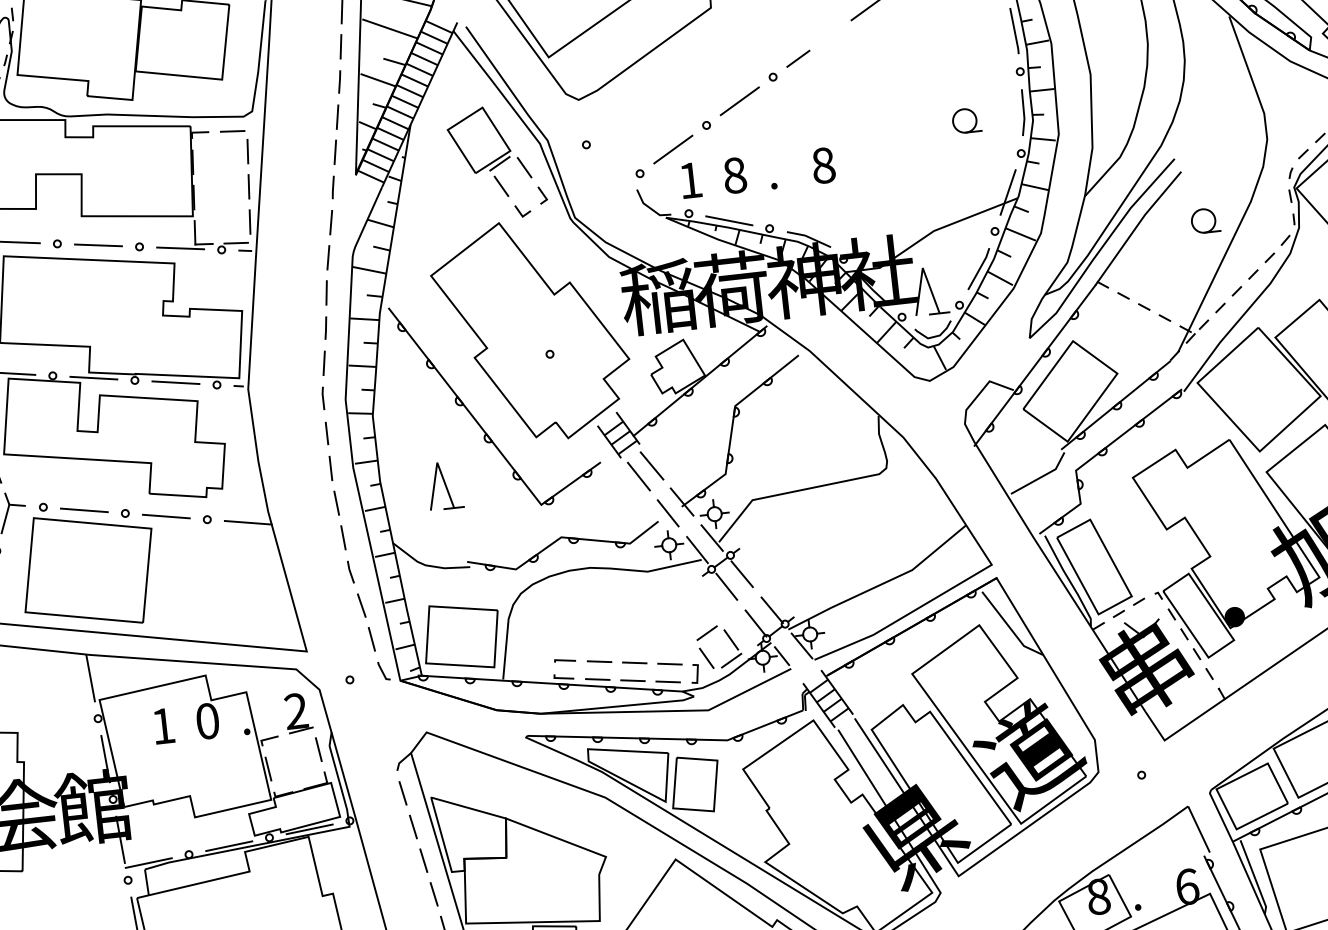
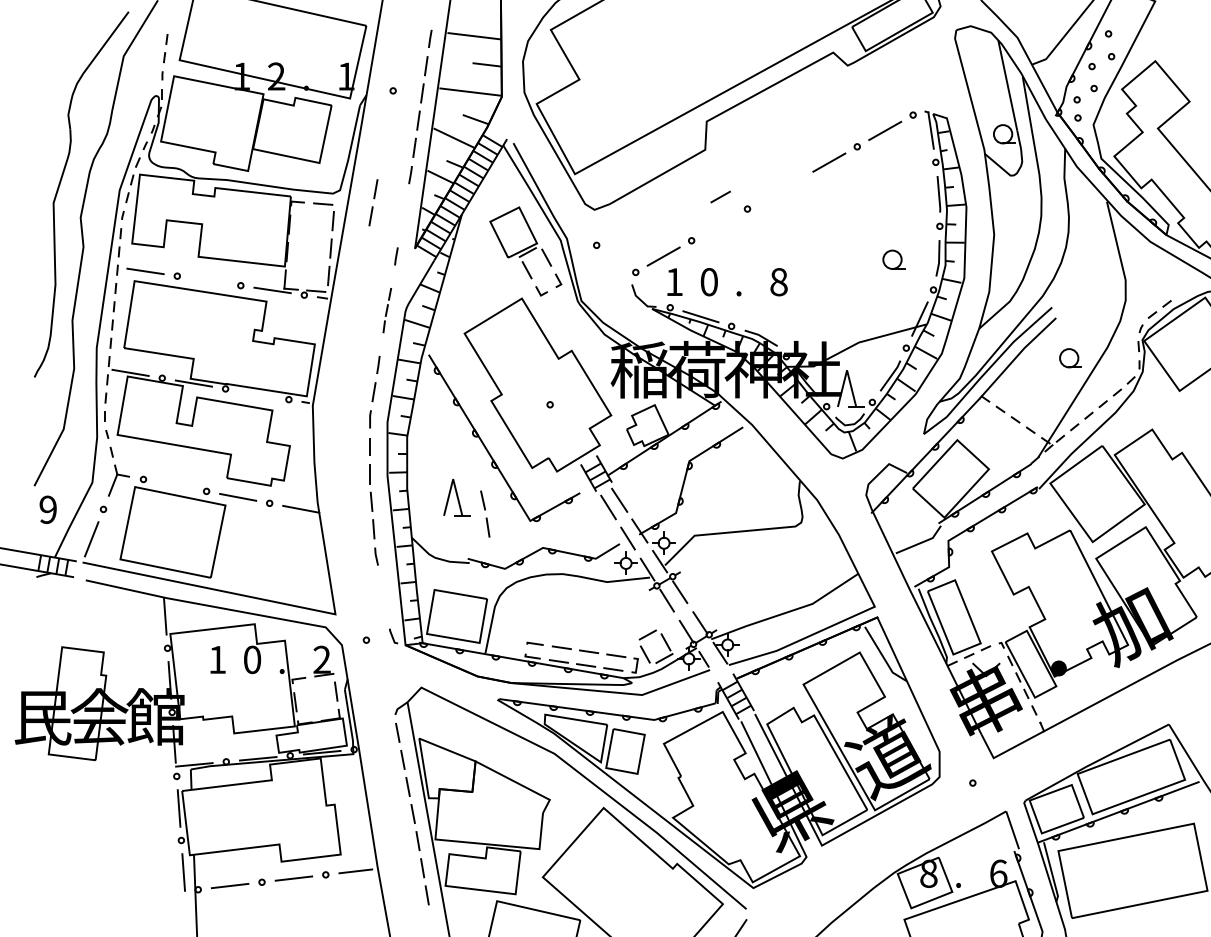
line: (798, 58) -> (720, 196), moved
line: (739, 100) -> (719, 224), removed
line: (337, 130) -> (374, 199), moved
text: (733, 176) -> (708, 282), 8 -> 0
line: (97, 244) -> (208, 280), removed
part: (329, 257) -> (387, 310), size x0.6
line: (176, 382) -> (257, 394), removed
line: (84, 510) -> (175, 485), removed
part: (366, 621) -> (485, 513), moved

